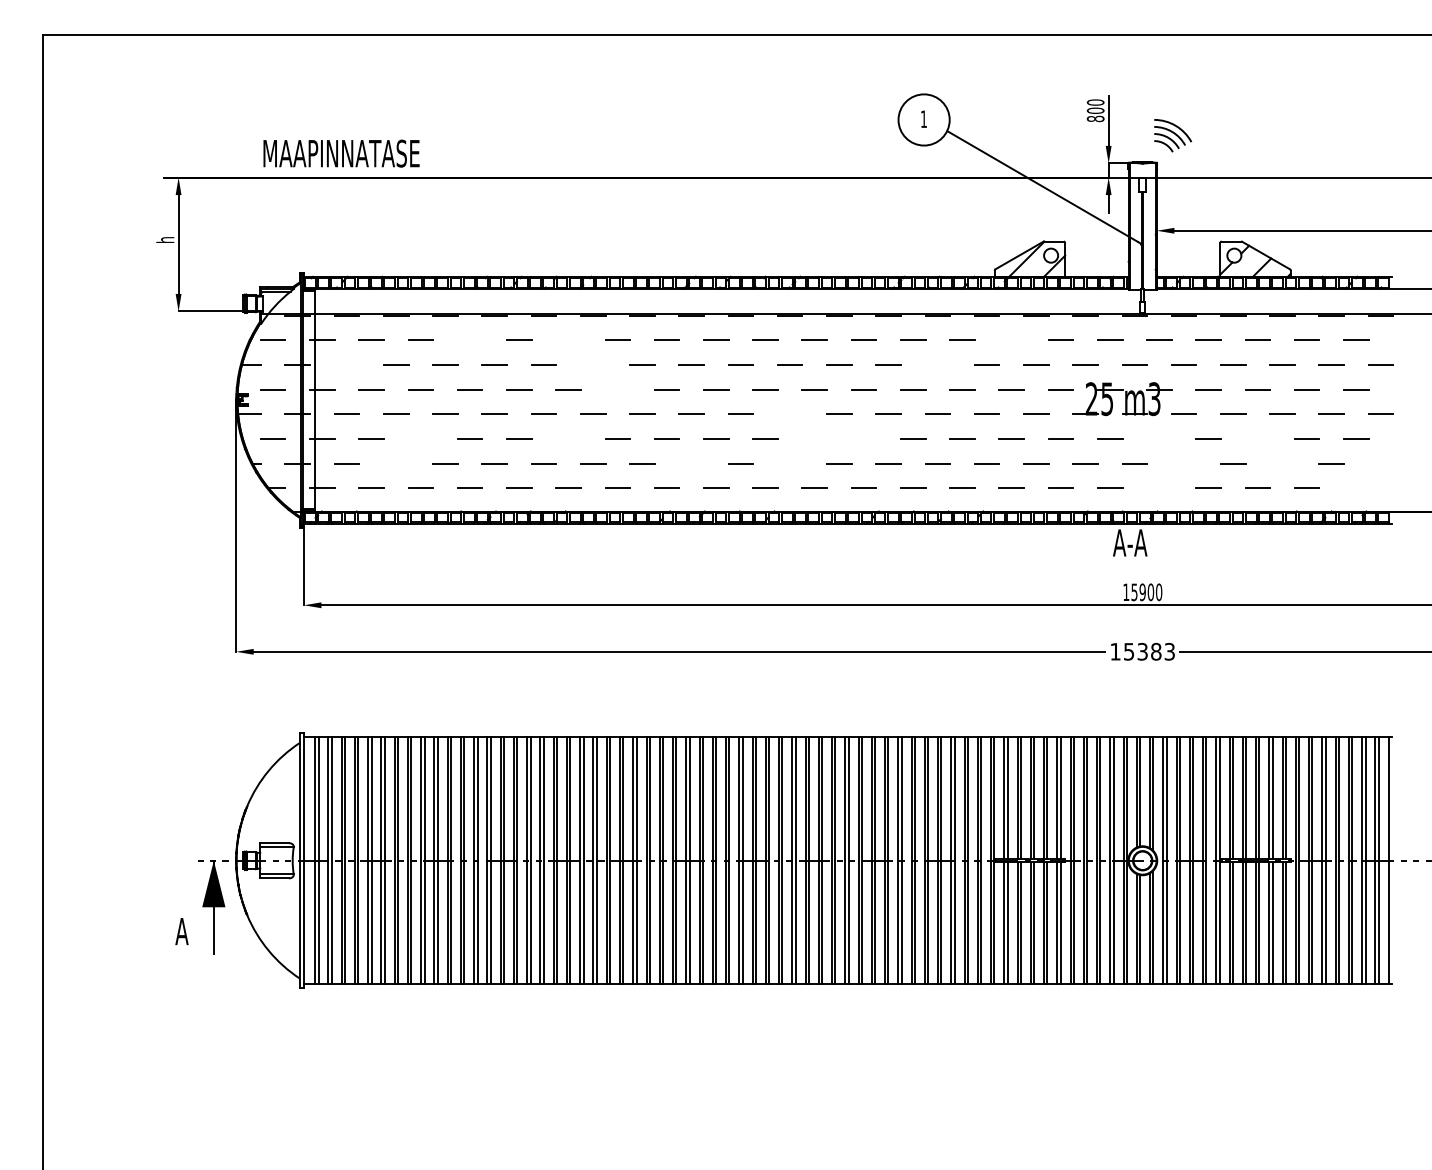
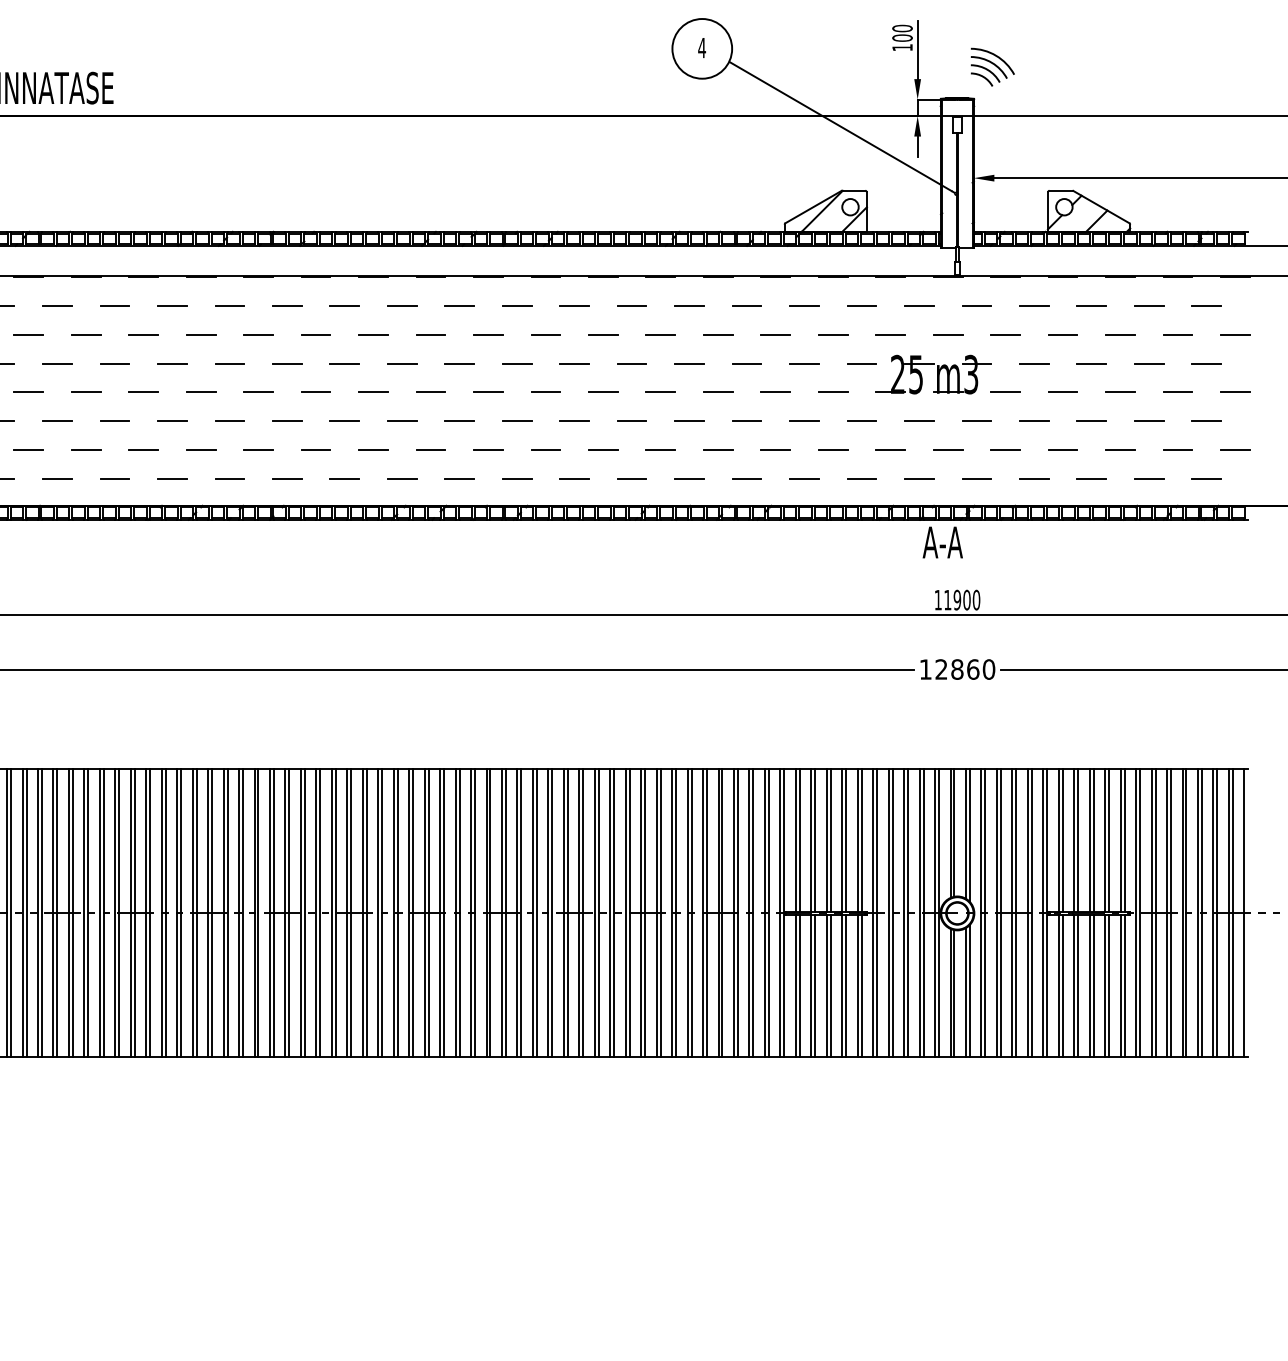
text: (923, 118) -> (701, 47), 1 -> 4
text: (1095, 118) -> (902, 47), 800 -> 100
line: (568, 339) -> (287, 305), added
line: (469, 340) -> (171, 306), added
line: (1011, 340) -> (804, 306), added
line: (346, 365) -> (28, 335), added
line: (592, 365) -> (315, 335), added
line: (937, 365) -> (717, 335), added
line: (617, 389) -> (344, 363), added
line: (789, 414) -> (545, 392), added
line: (420, 438) -> (114, 420), added
line: (568, 438) -> (287, 420), added
line: (814, 438) -> (574, 420), added
line: (863, 438) -> (631, 420), added
line: (1159, 438) -> (976, 420), added
line: (1257, 438) -> (1091, 420), added
line: (395, 463) -> (85, 449), added
line: (691, 463) -> (430, 449), added
line: (789, 463) -> (545, 449), added
line: (1183, 463) -> (1005, 449), added
line: (1282, 463) -> (1120, 449), added
line: (1380, 463) -> (1234, 449), added
line: (1159, 487) -> (976, 477), added
line: (1356, 488) -> (1206, 478), added
text: (1134, 592) -> (947, 600), 15900 -> 11900
text: (1149, 651) -> (965, 669), 15383 -> 12860

